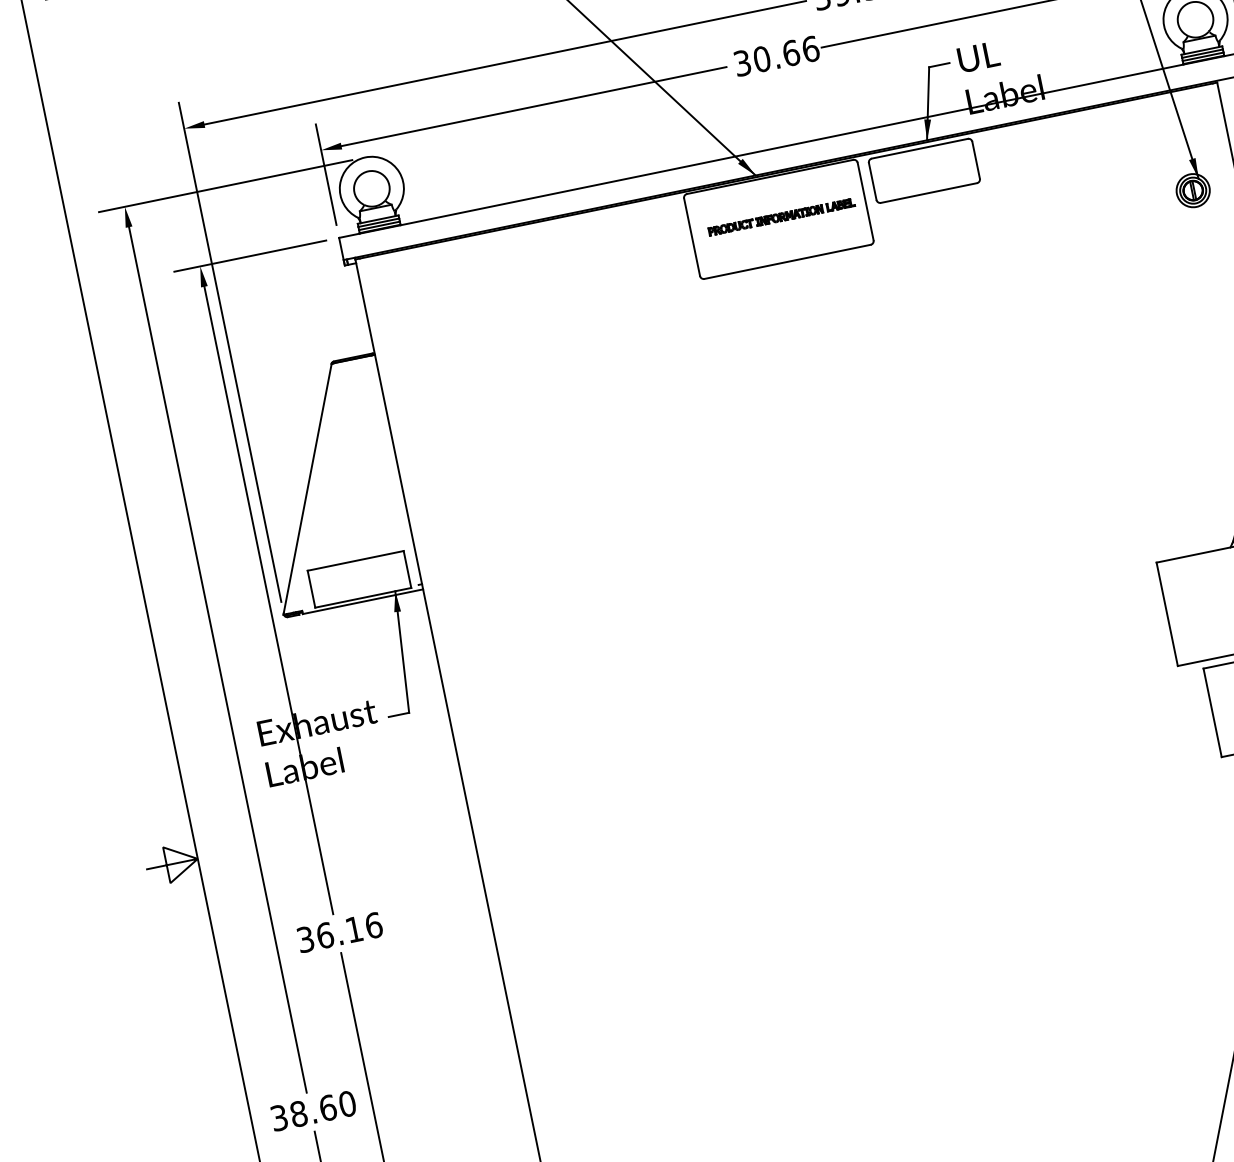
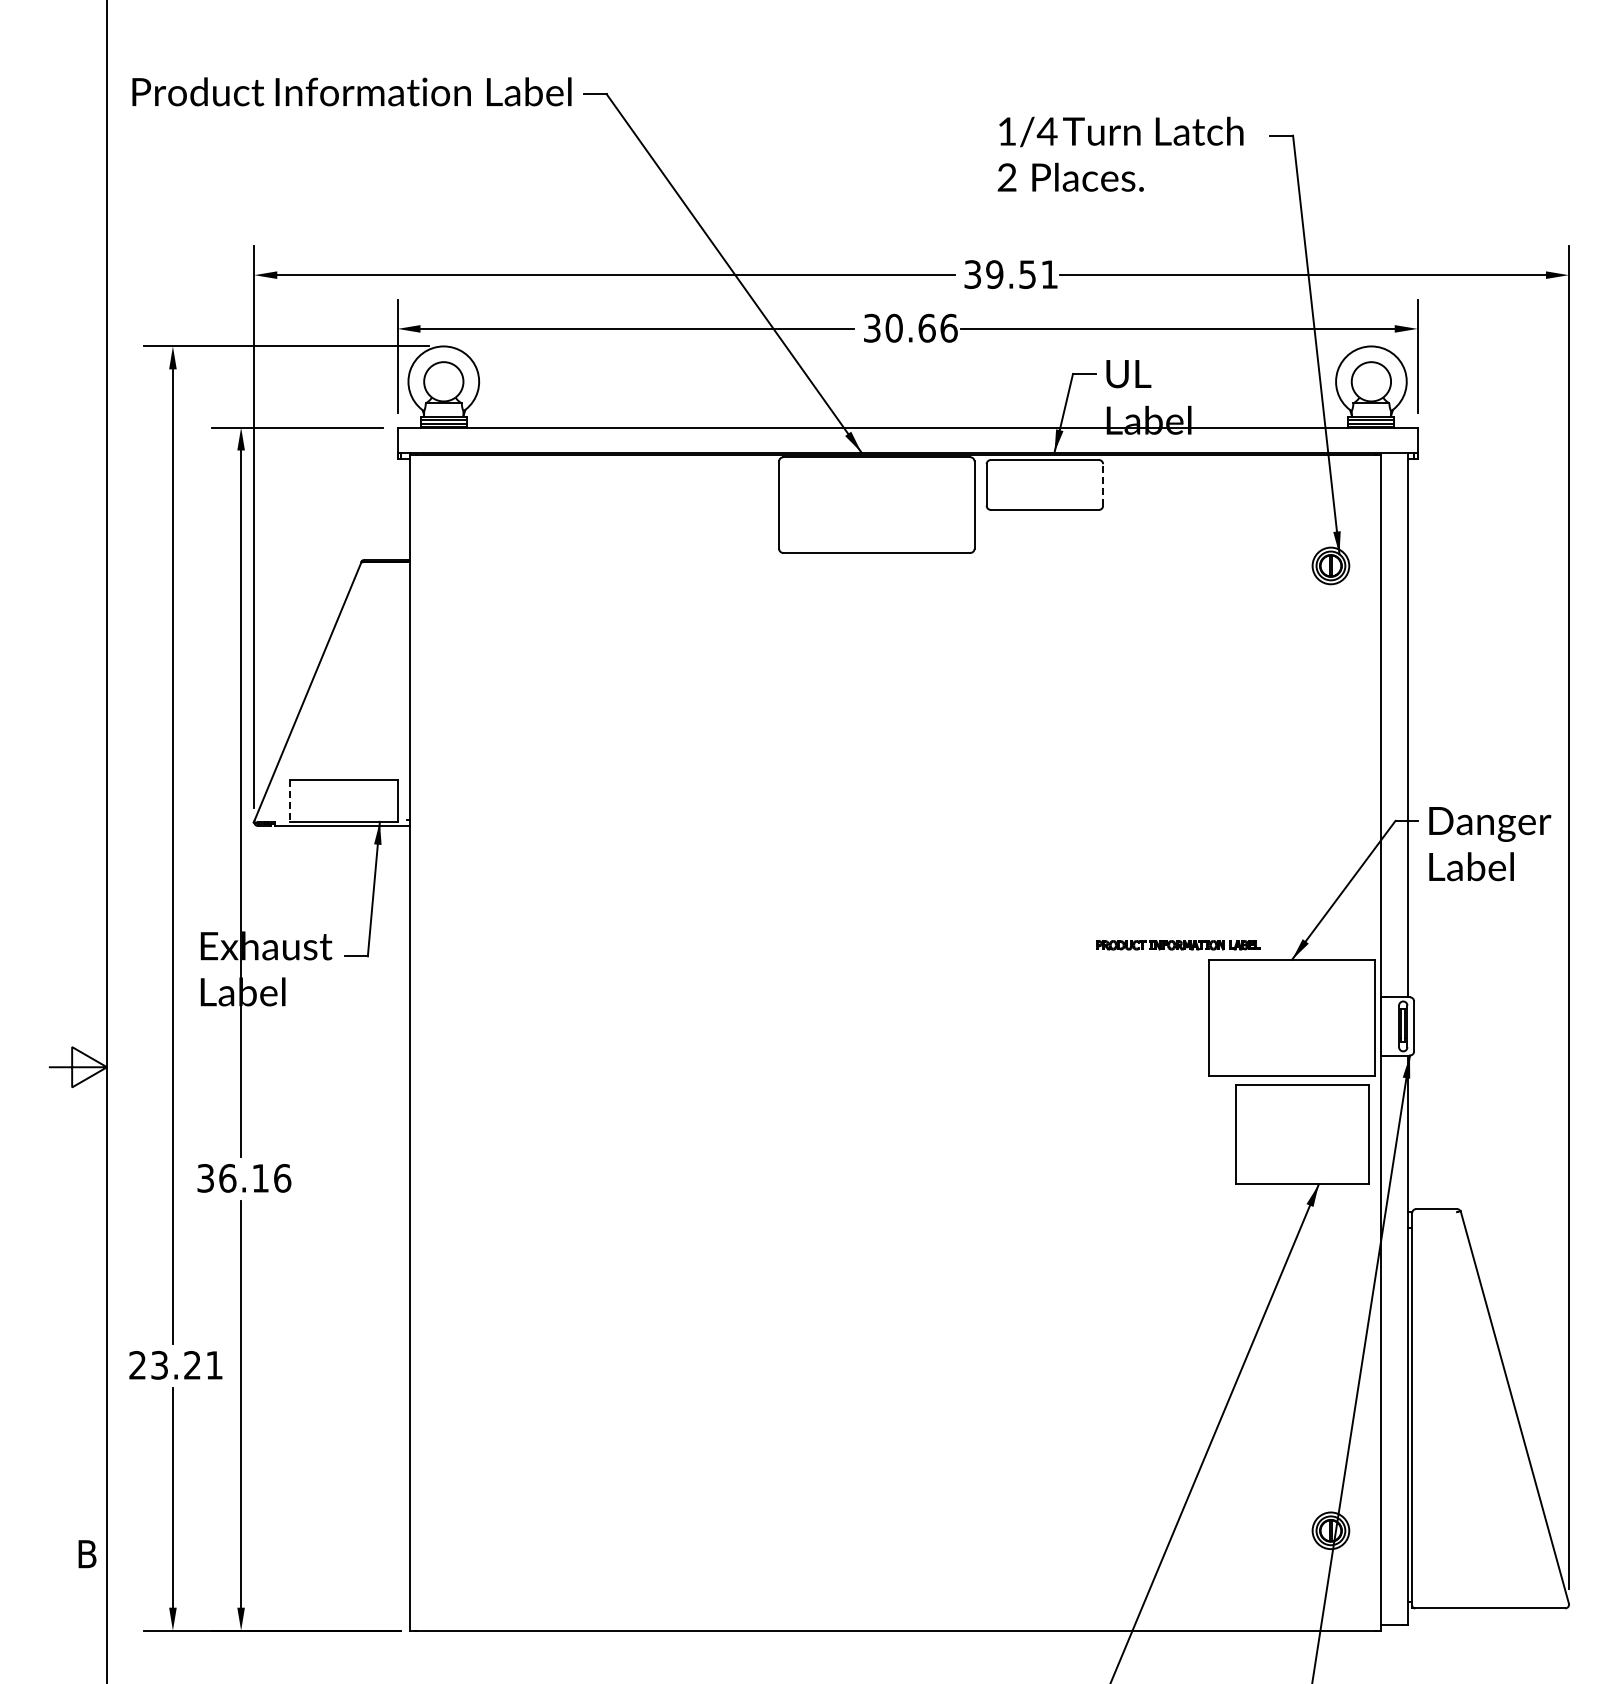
line: (976, 159) -> (1103, 484), solid -> dashed
part: (781, 217) -> (1178, 945), moved
line: (311, 589) -> (289, 801), solid -> dashed
text: (313, 1110) -> (176, 1364), 38.60 -> 23.21

